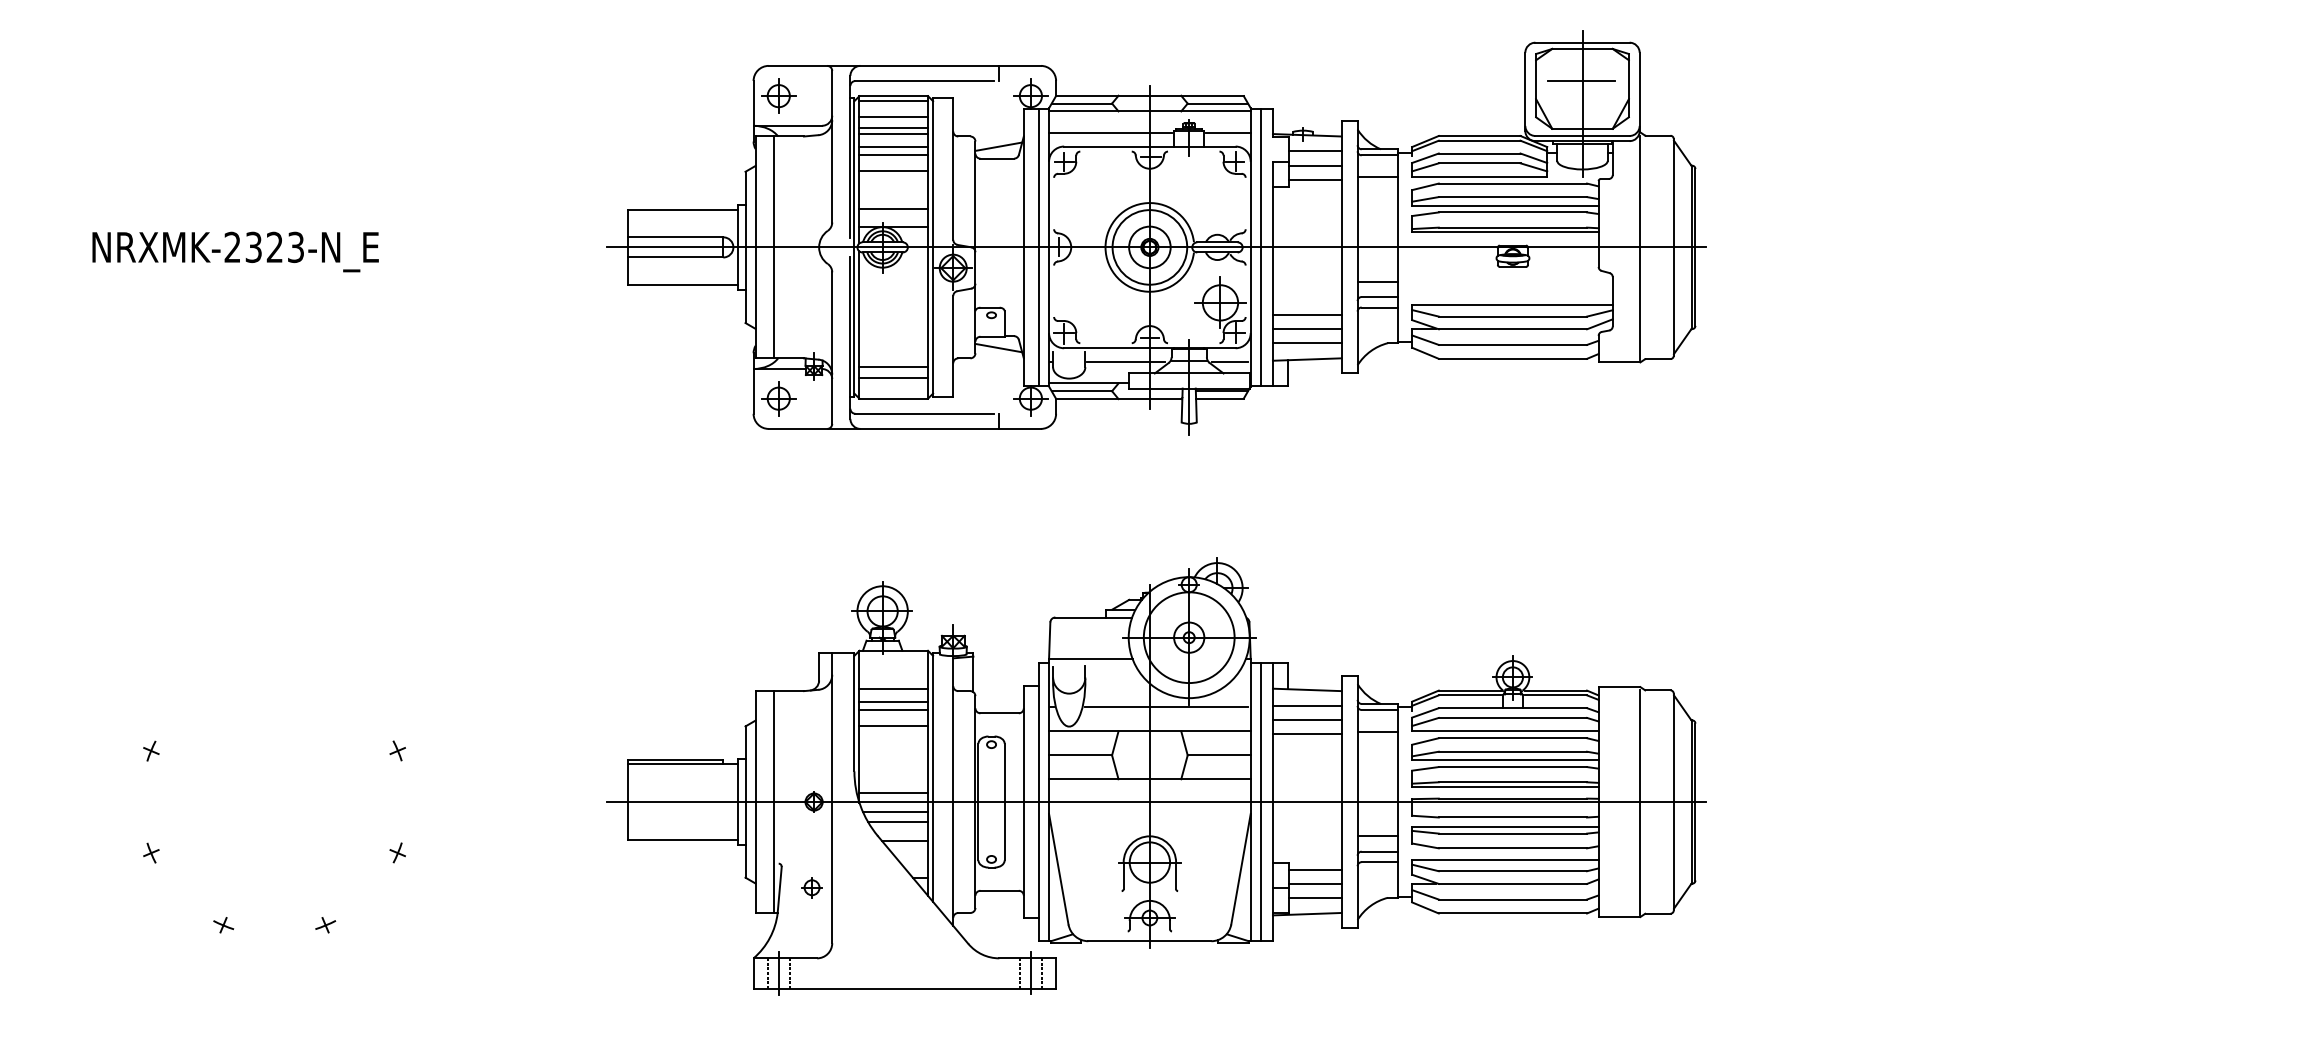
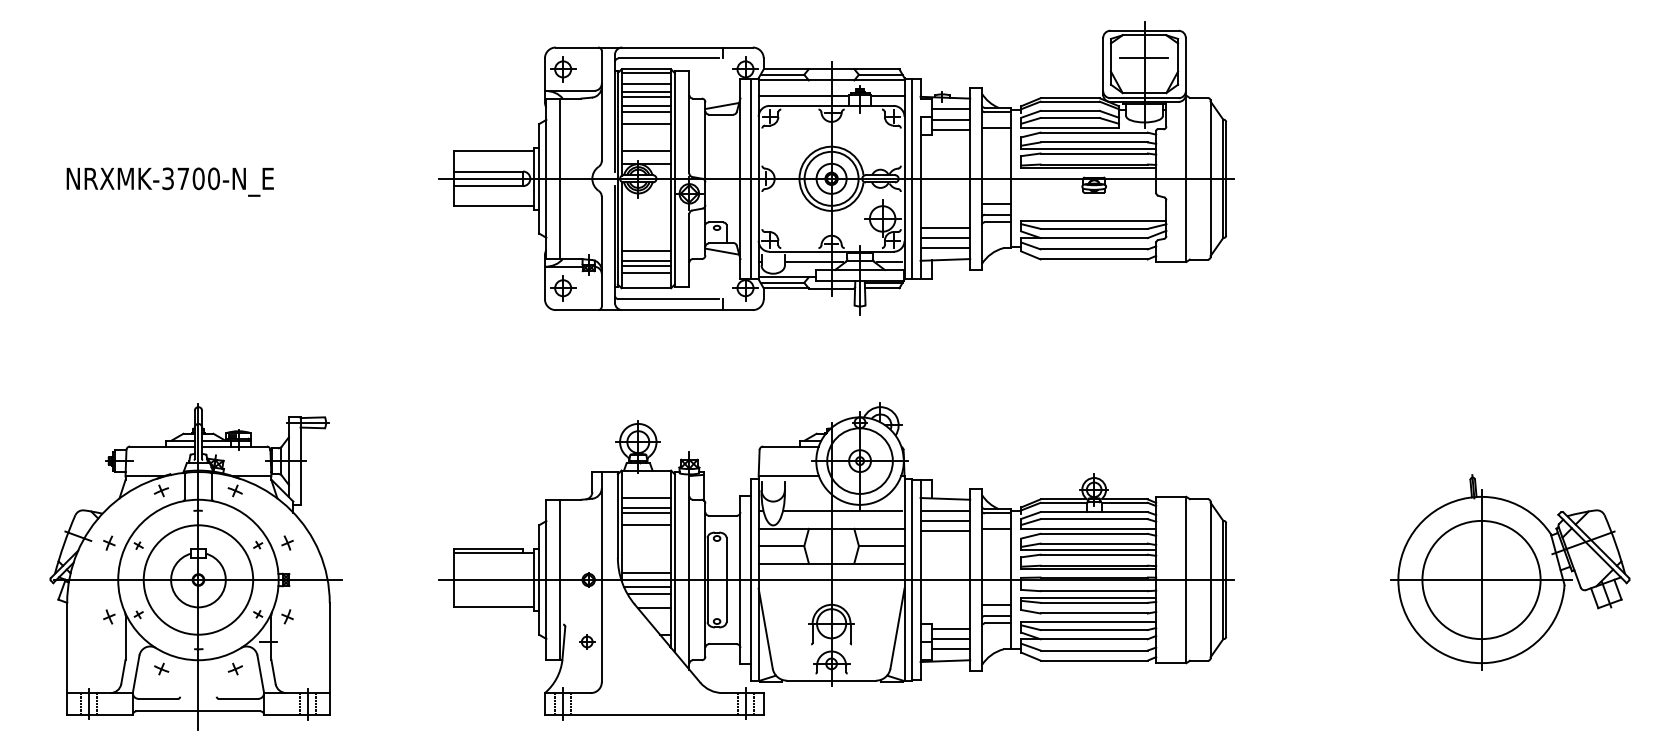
text: (263, 246) -> (190, 178), NRXMK-2323-N_E -> NRXMK-3700-N_E
line: (893, 347) -> (646, 251), added
line: (893, 360) -> (646, 260), added
part: (270, 783) -> (195, 566), added
part: (2088, 791) -> (1510, 572), added

